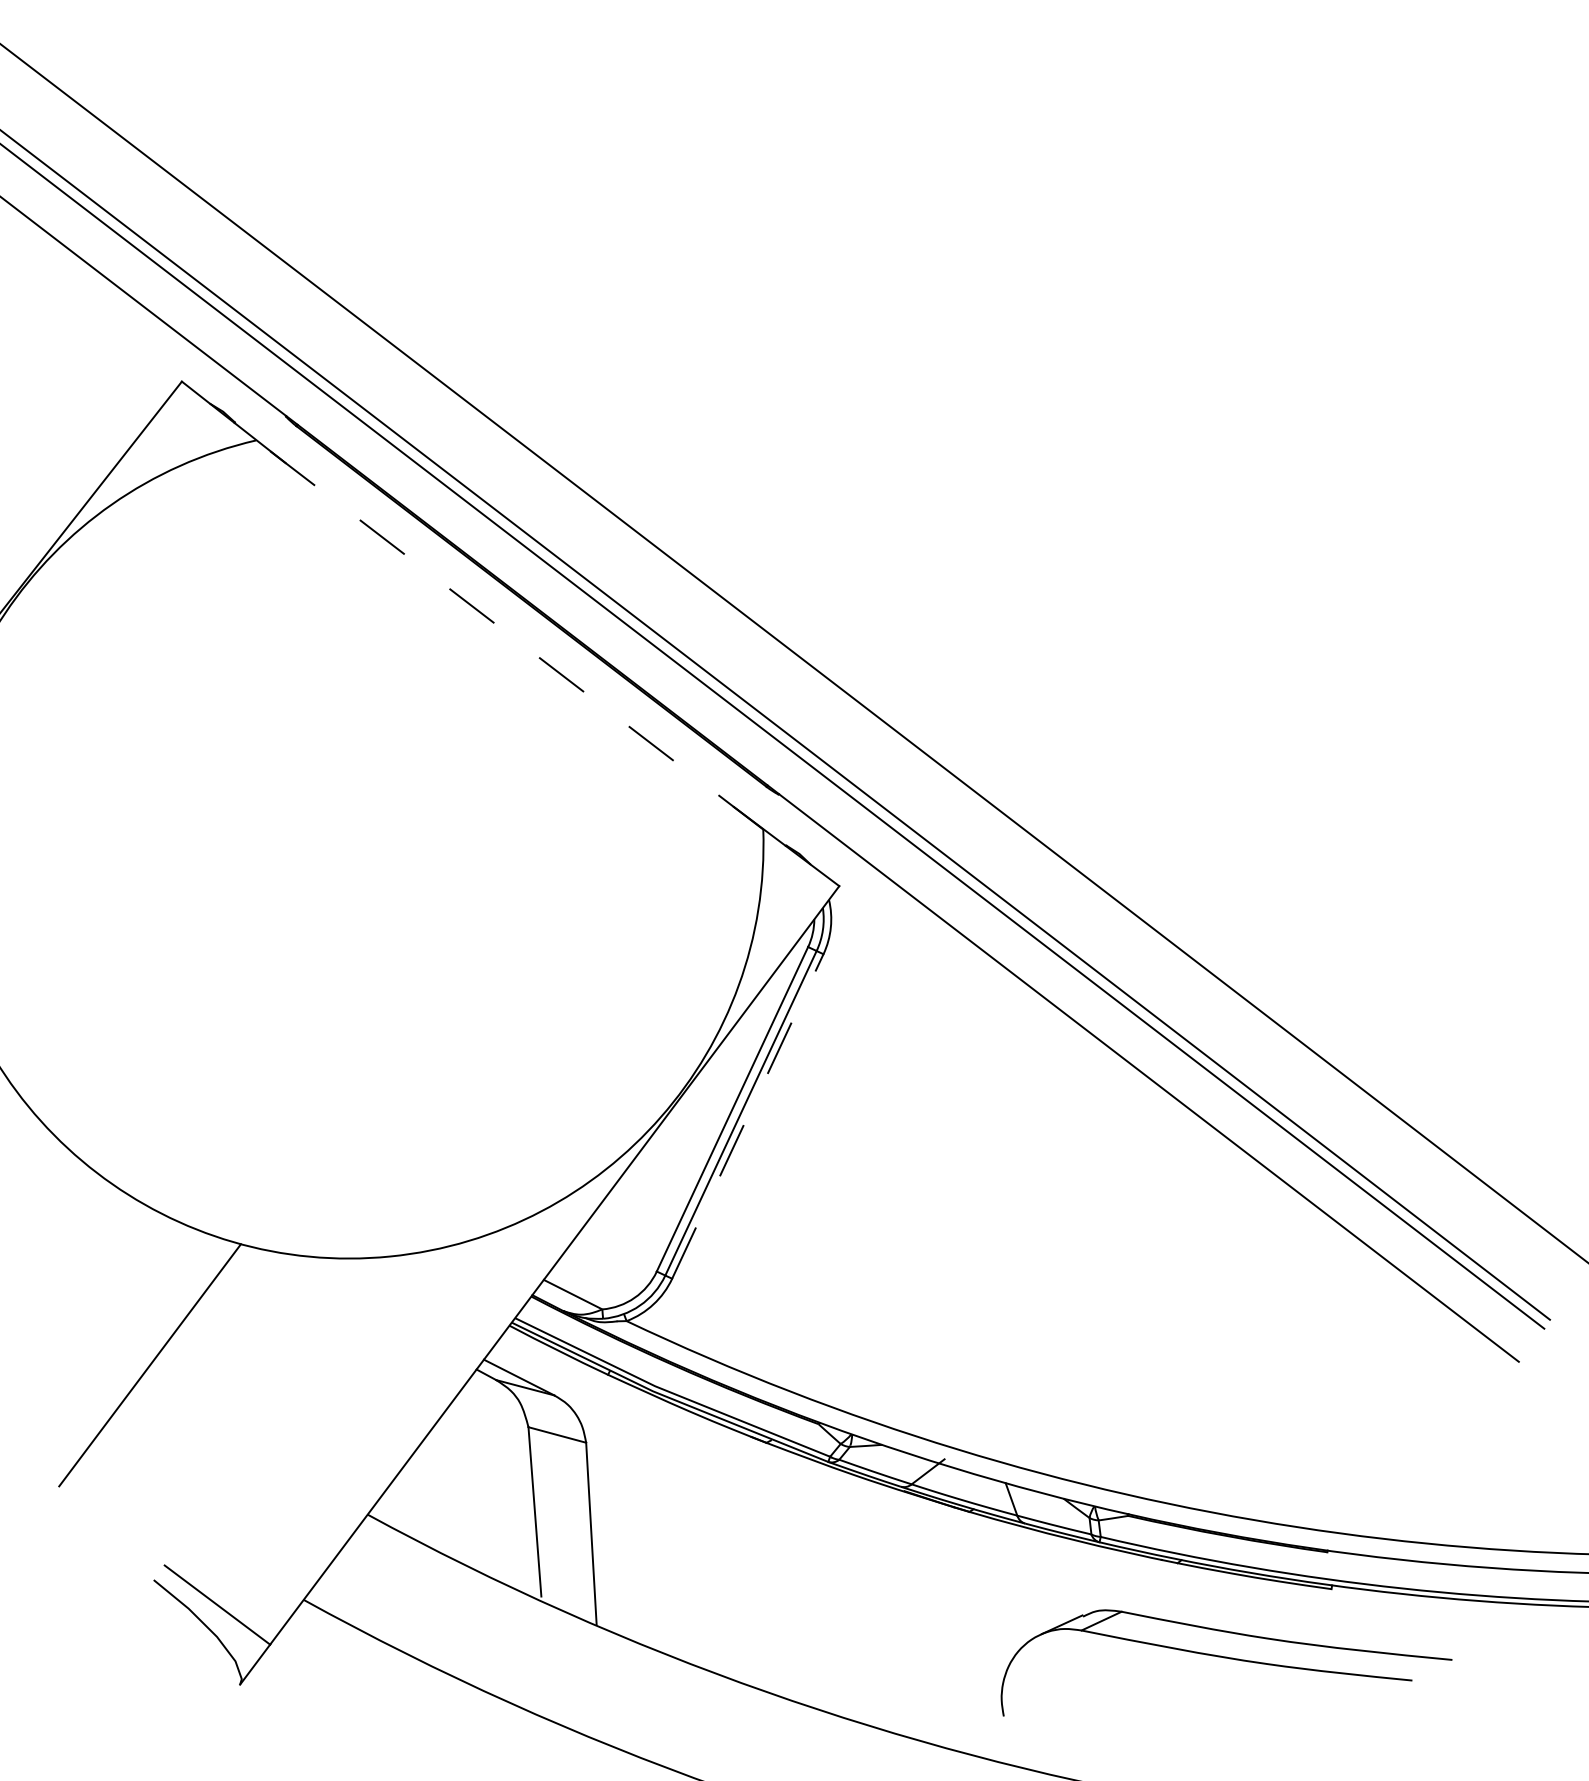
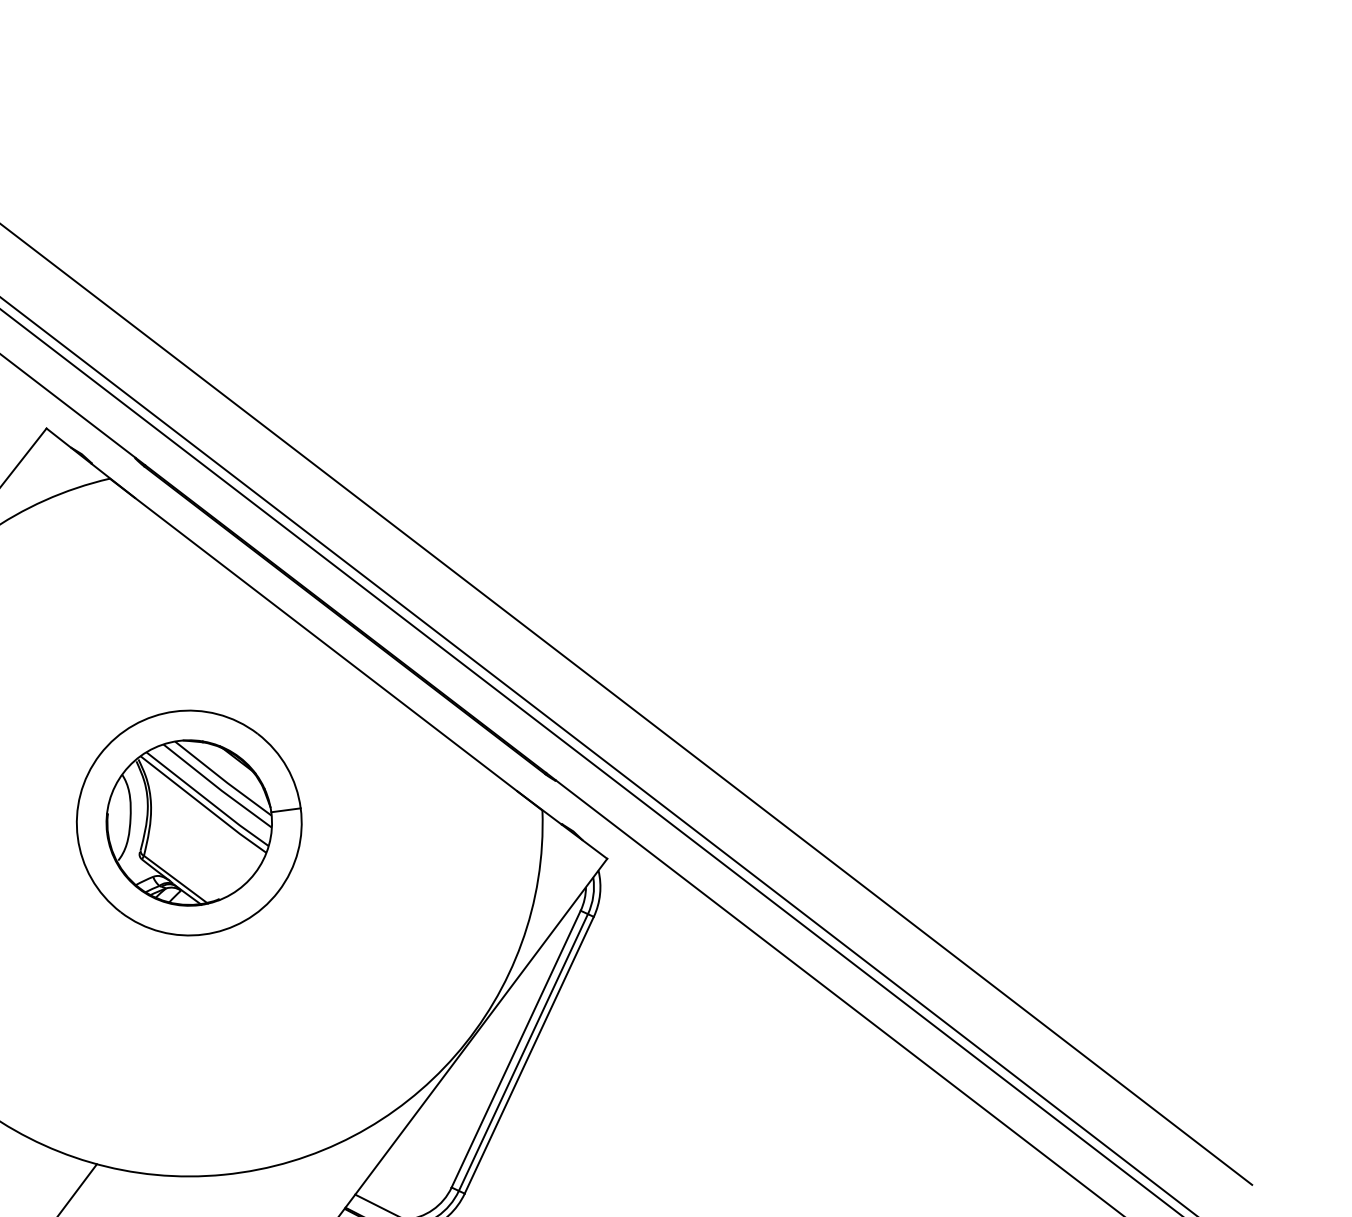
line: (509, 635) -> (325, 645), dashed -> solid
part: (348, 843) -> (188, 822), added
line: (748, 1116) -> (529, 1055), dashed -> solid

